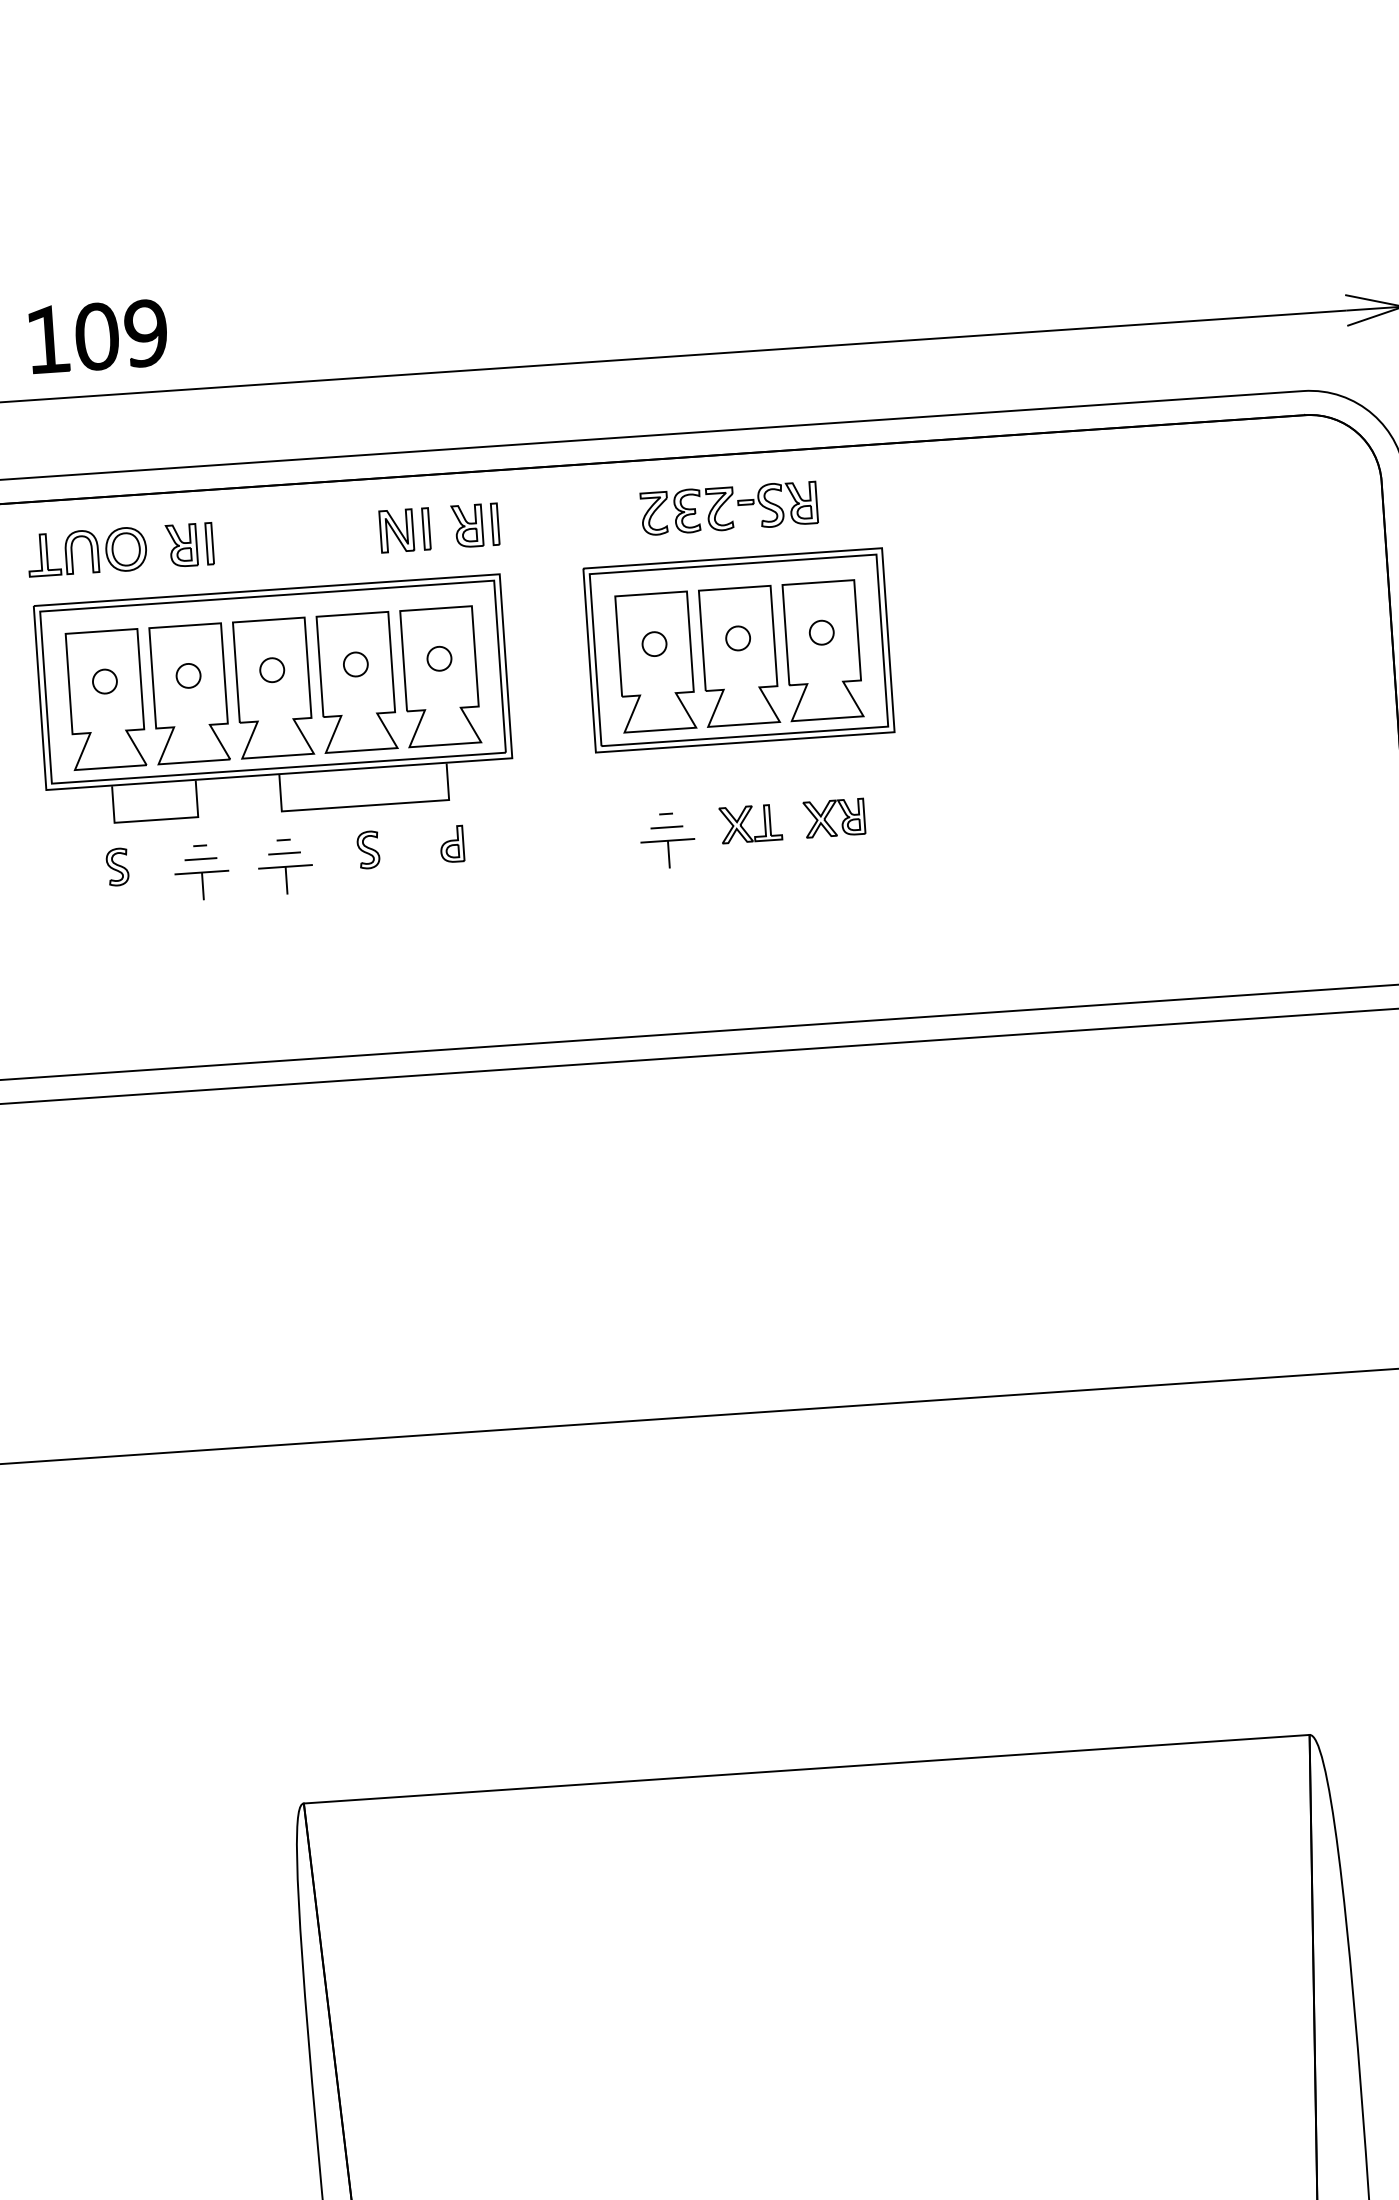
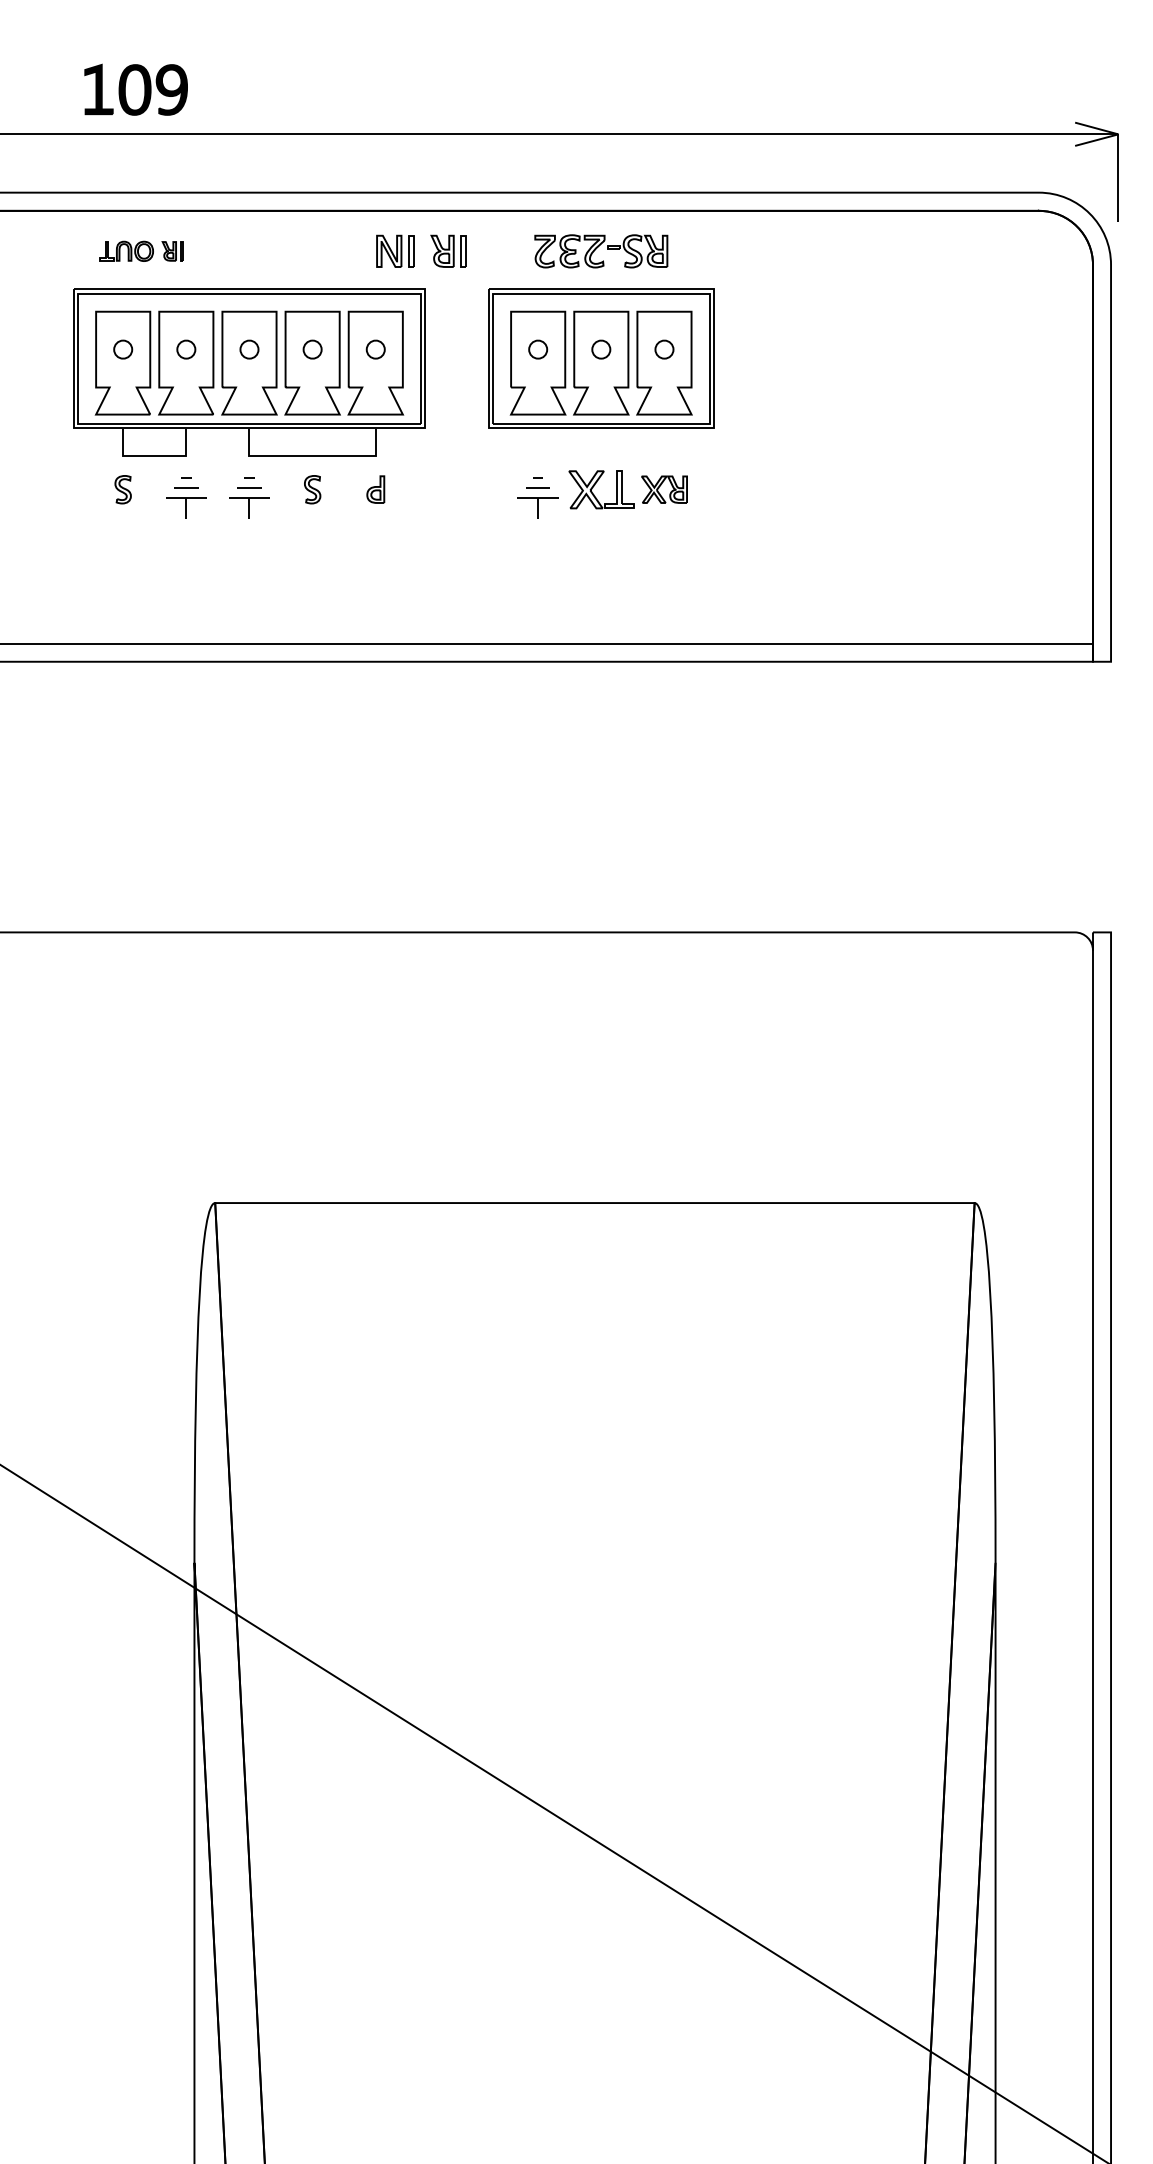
part: (430, 527) -> (414, 250), moved
part: (120, 549) -> (141, 251), size x0.6
part: (749, 823) -> (600, 489), size x1.4

